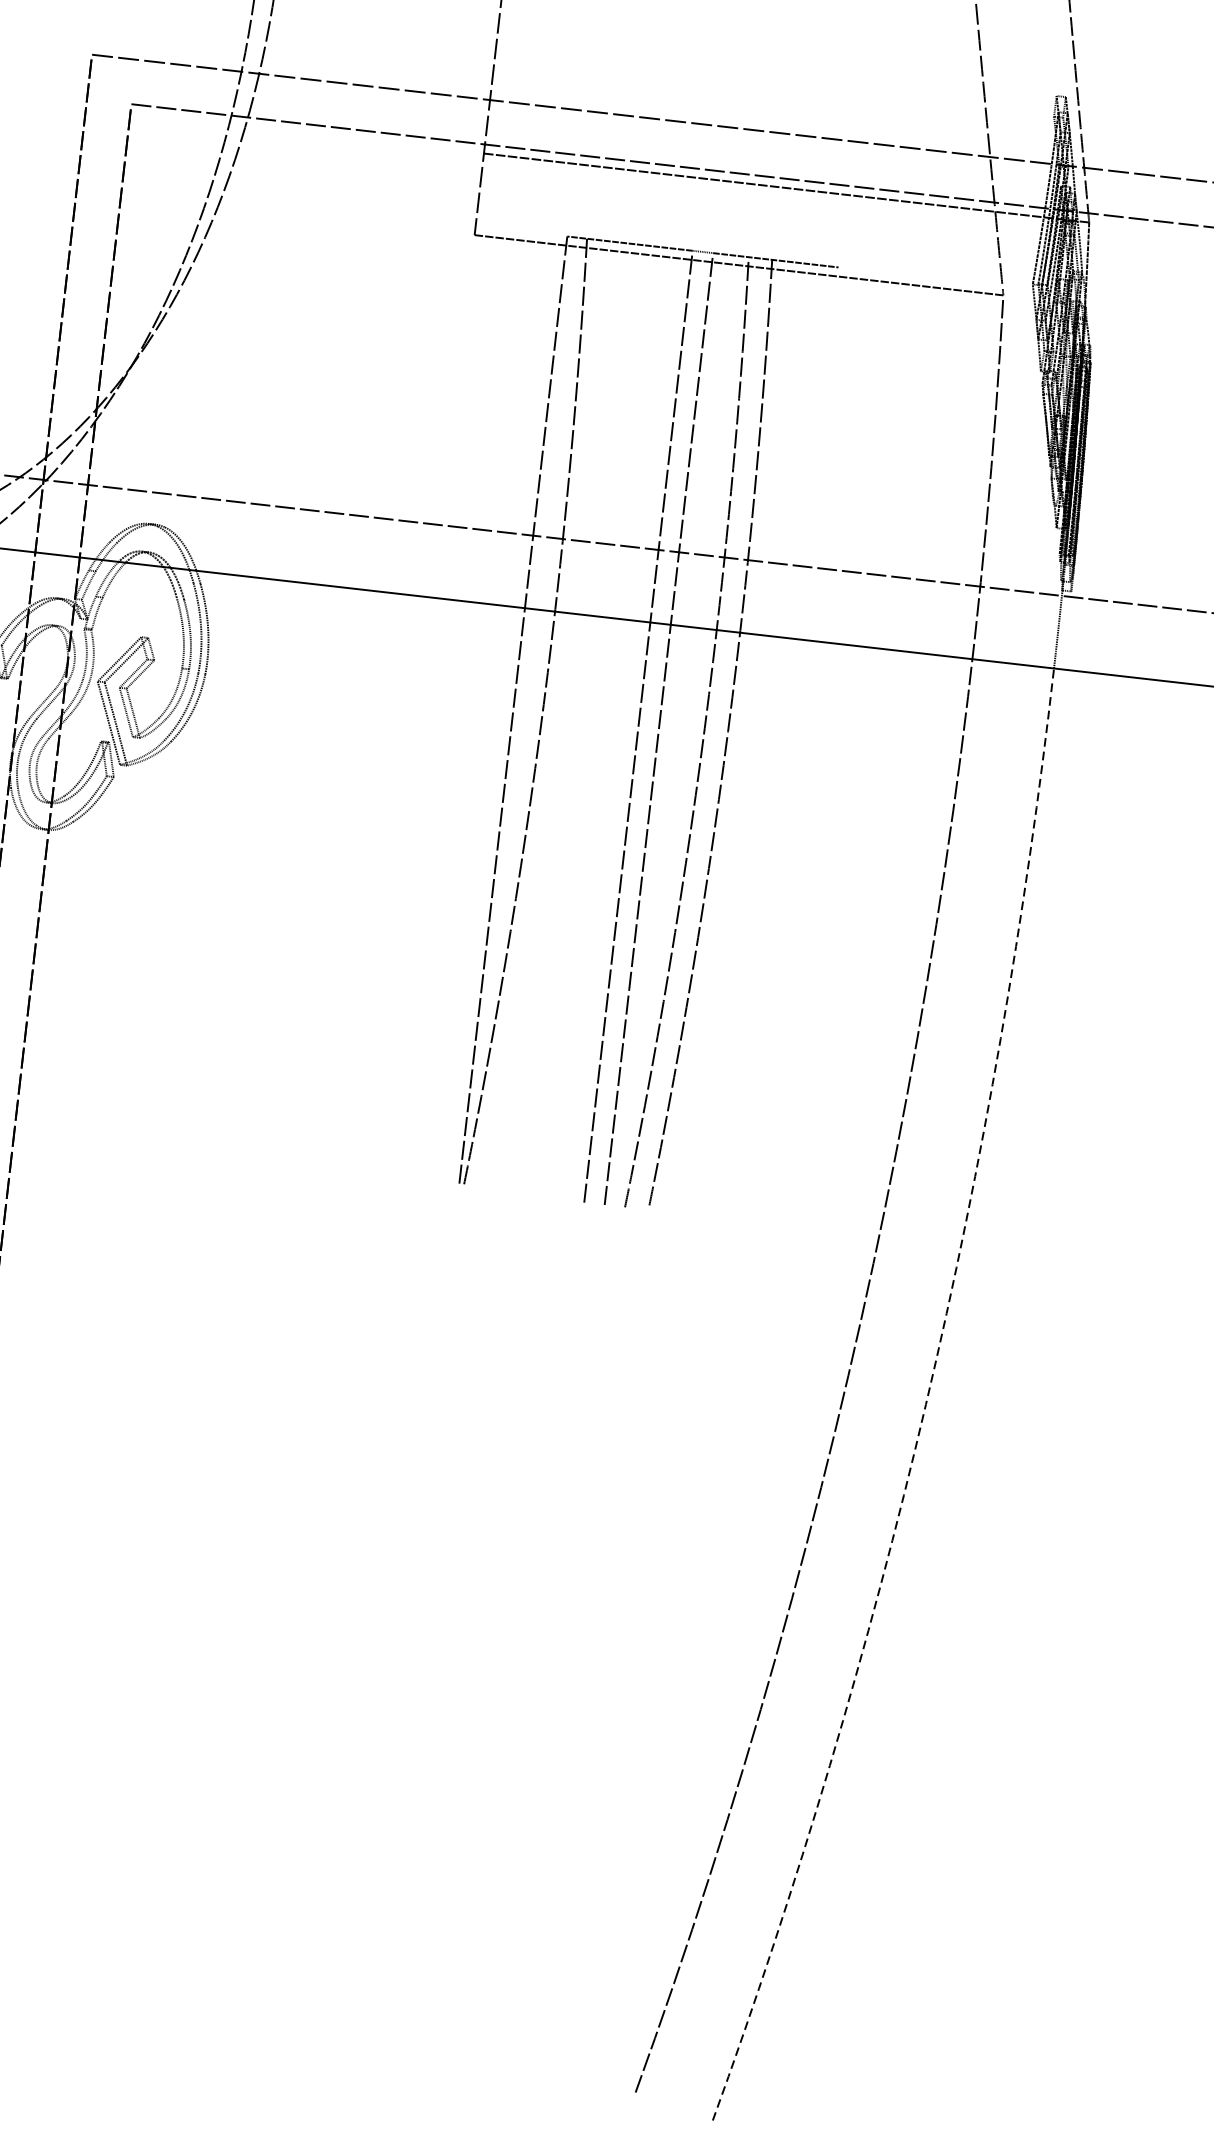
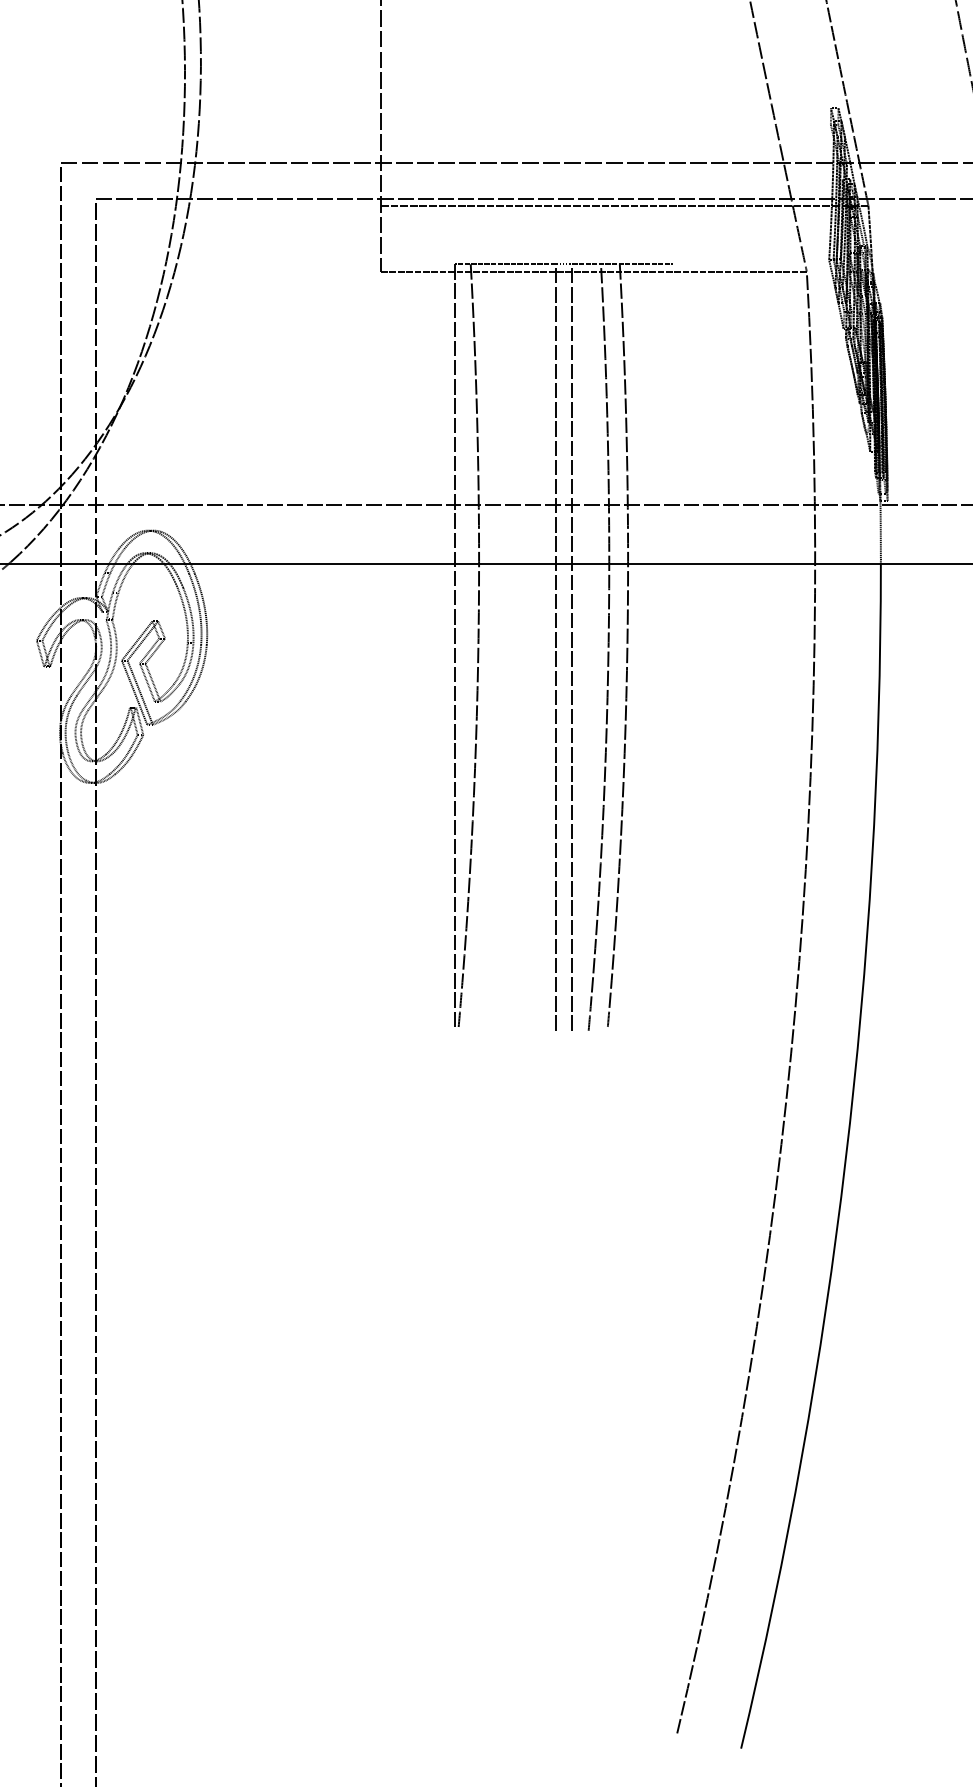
arc: (925, 1404) -> (845, 1160), dashed -> solid

